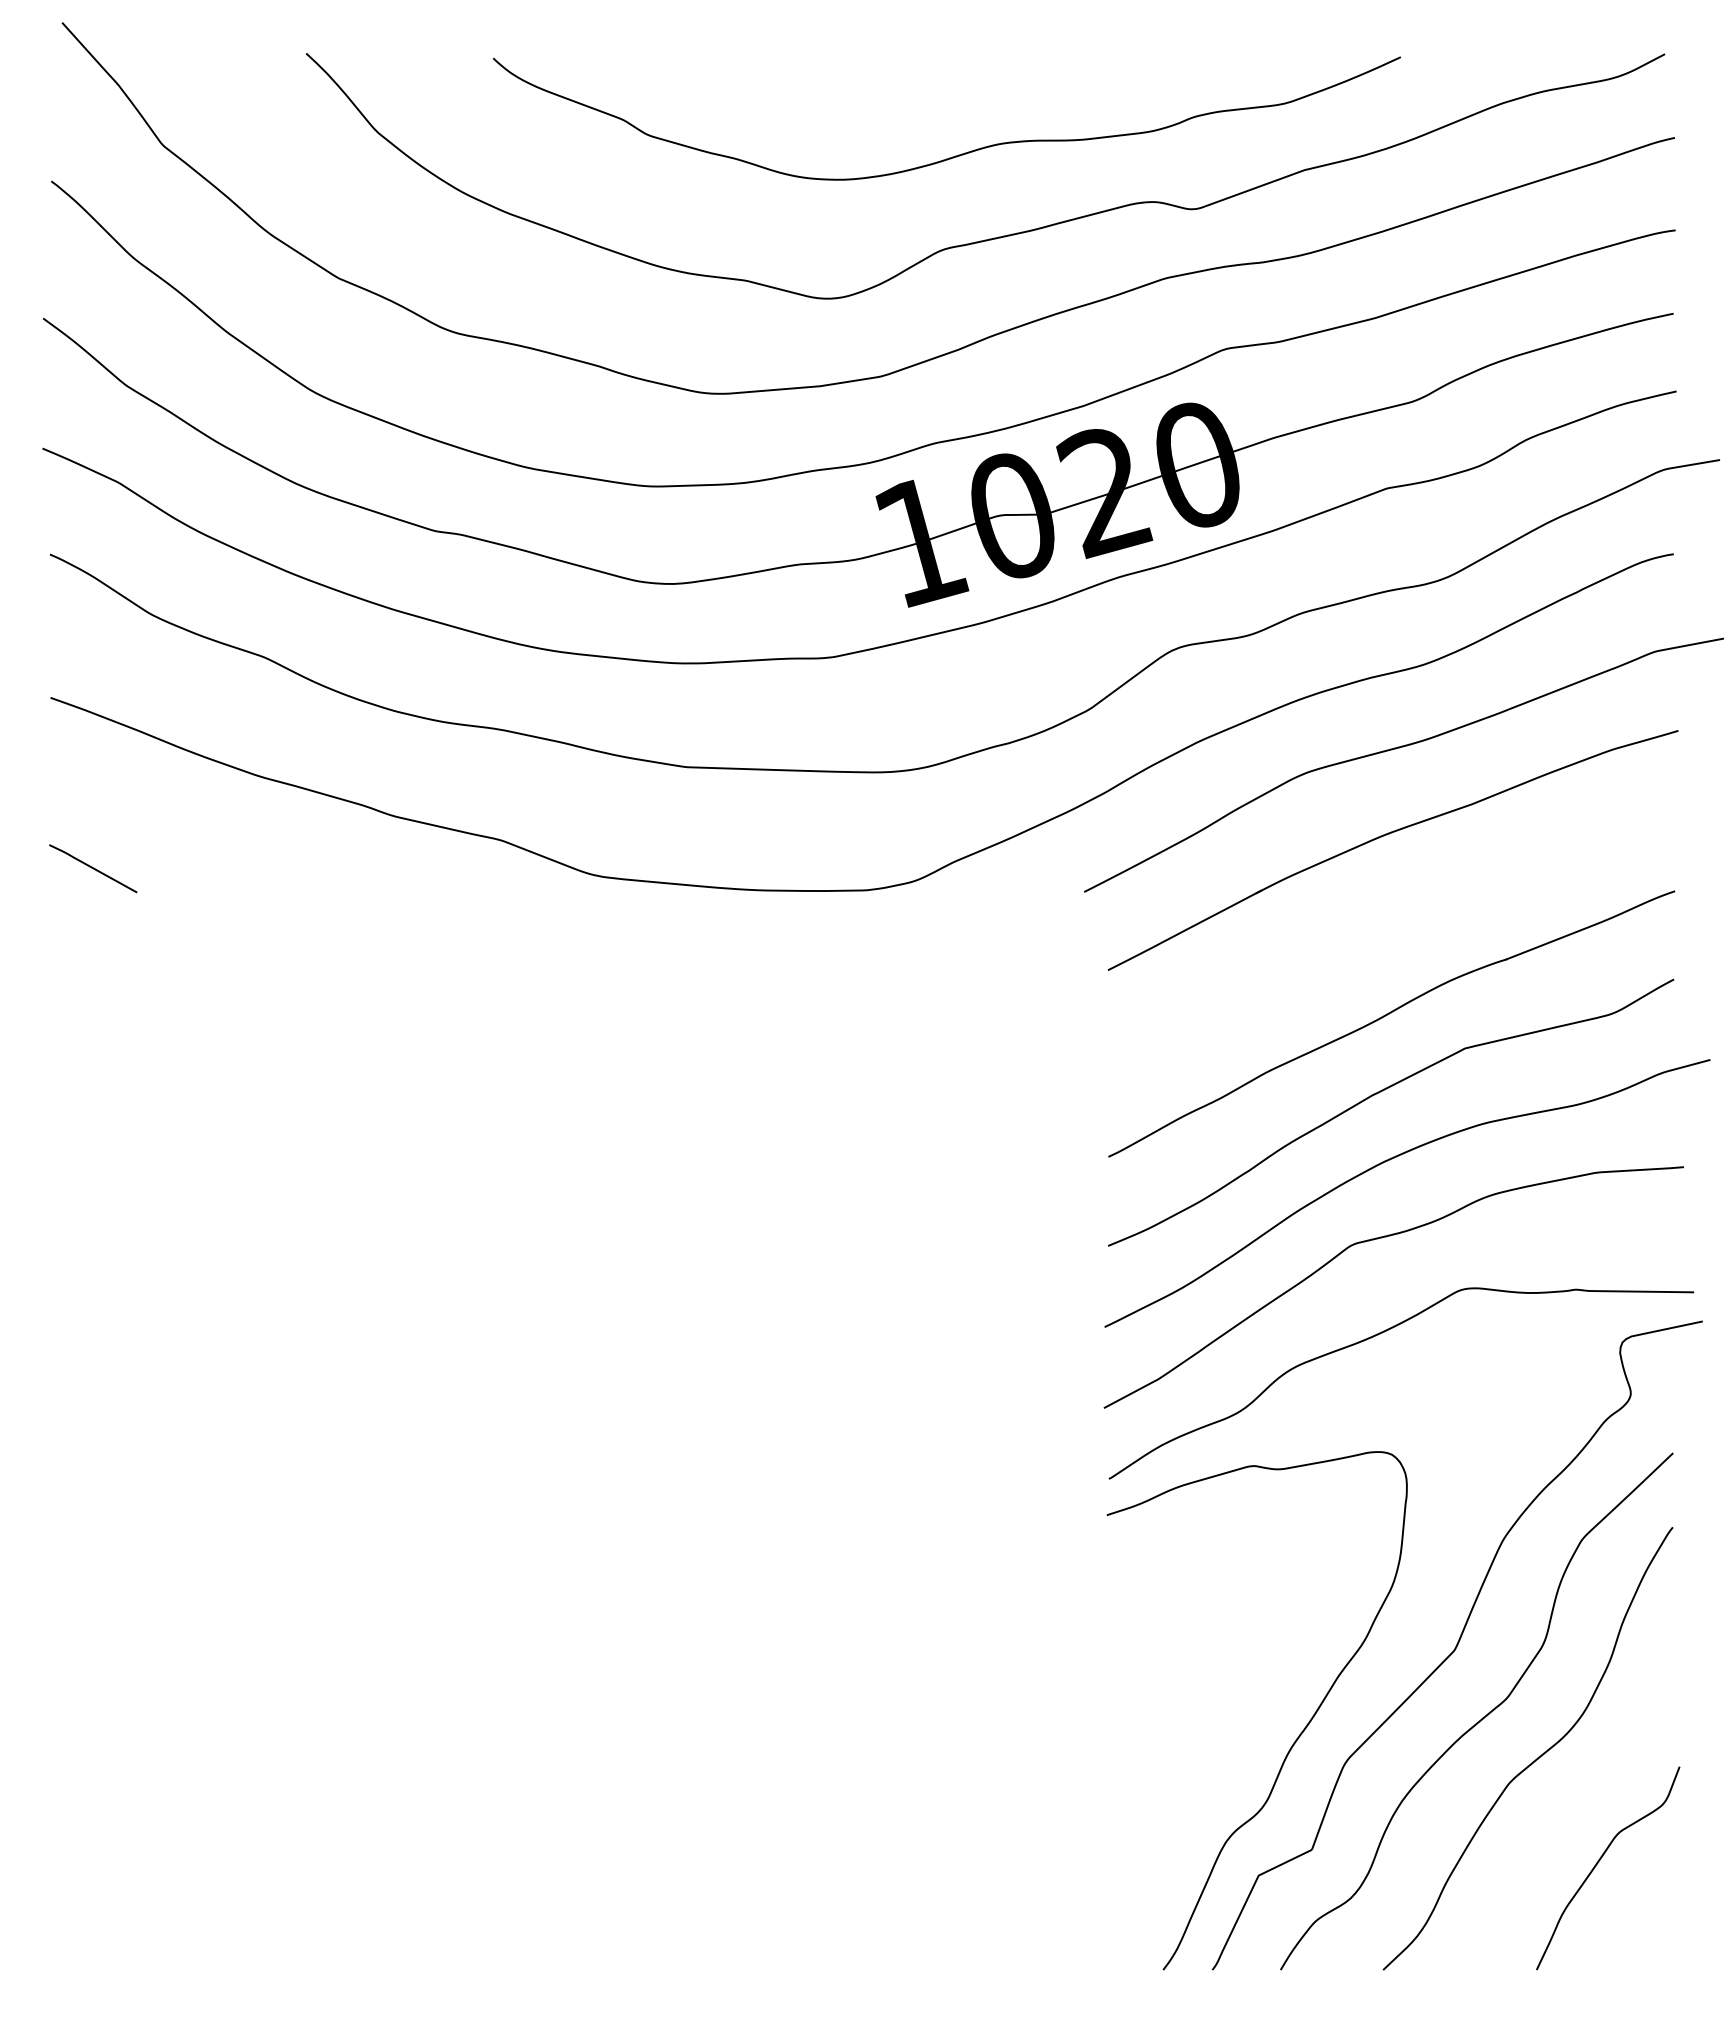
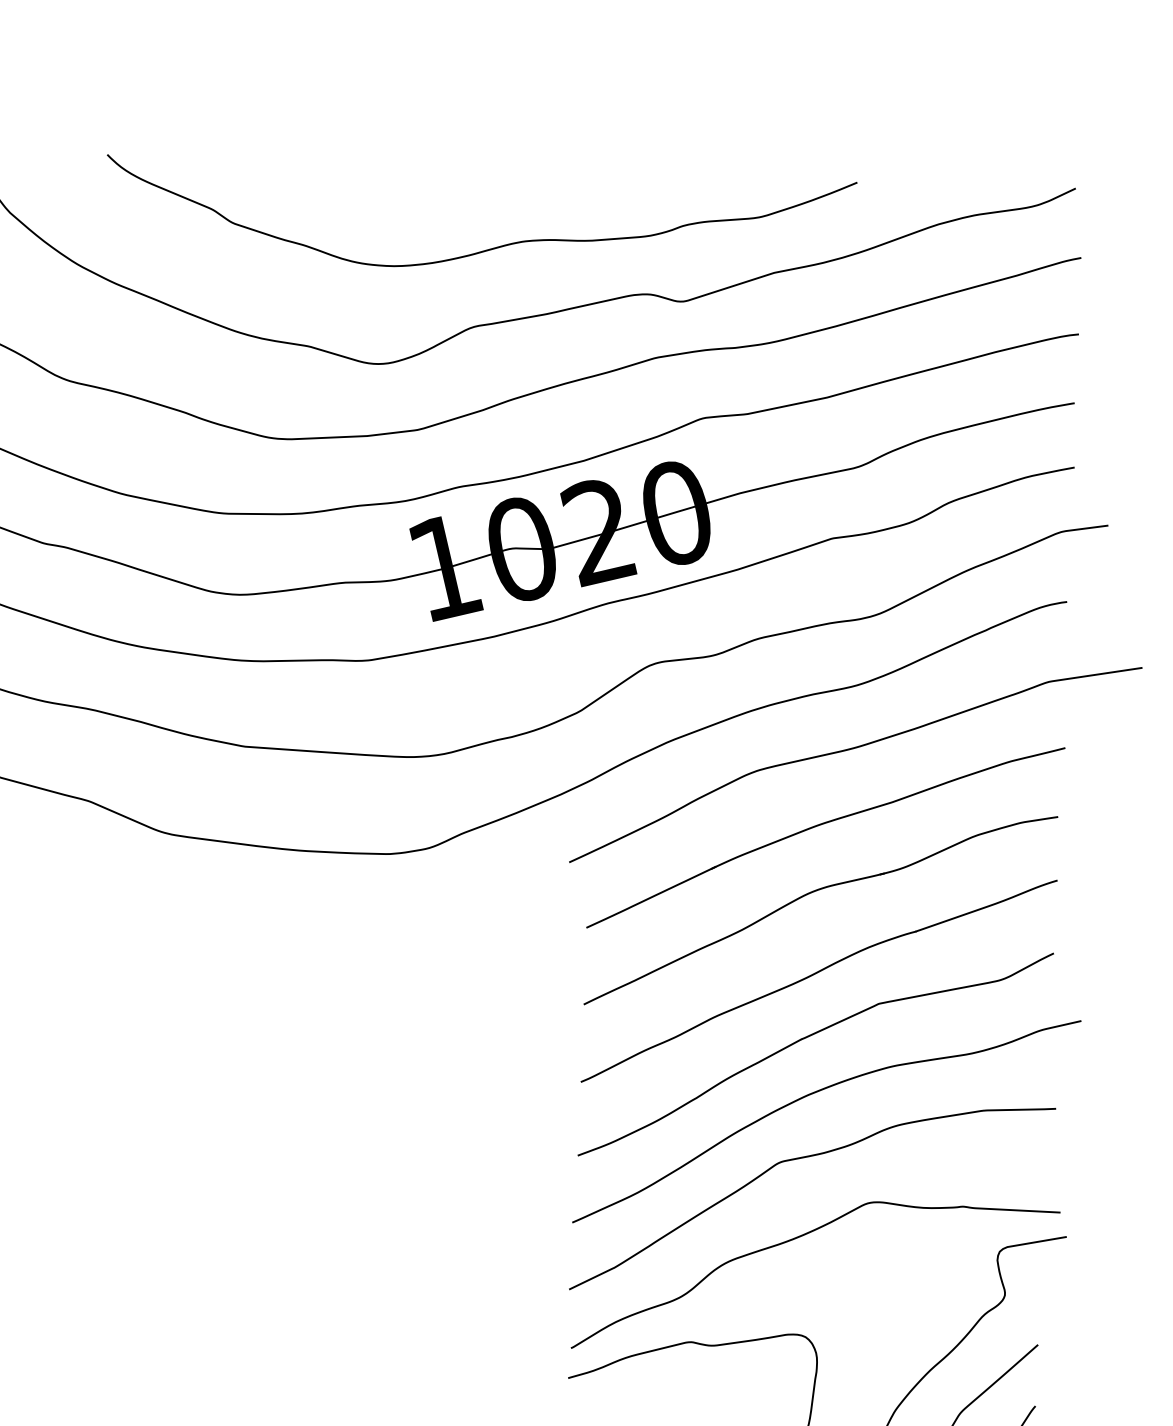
part: (1382, 916) -> (814, 892), added

